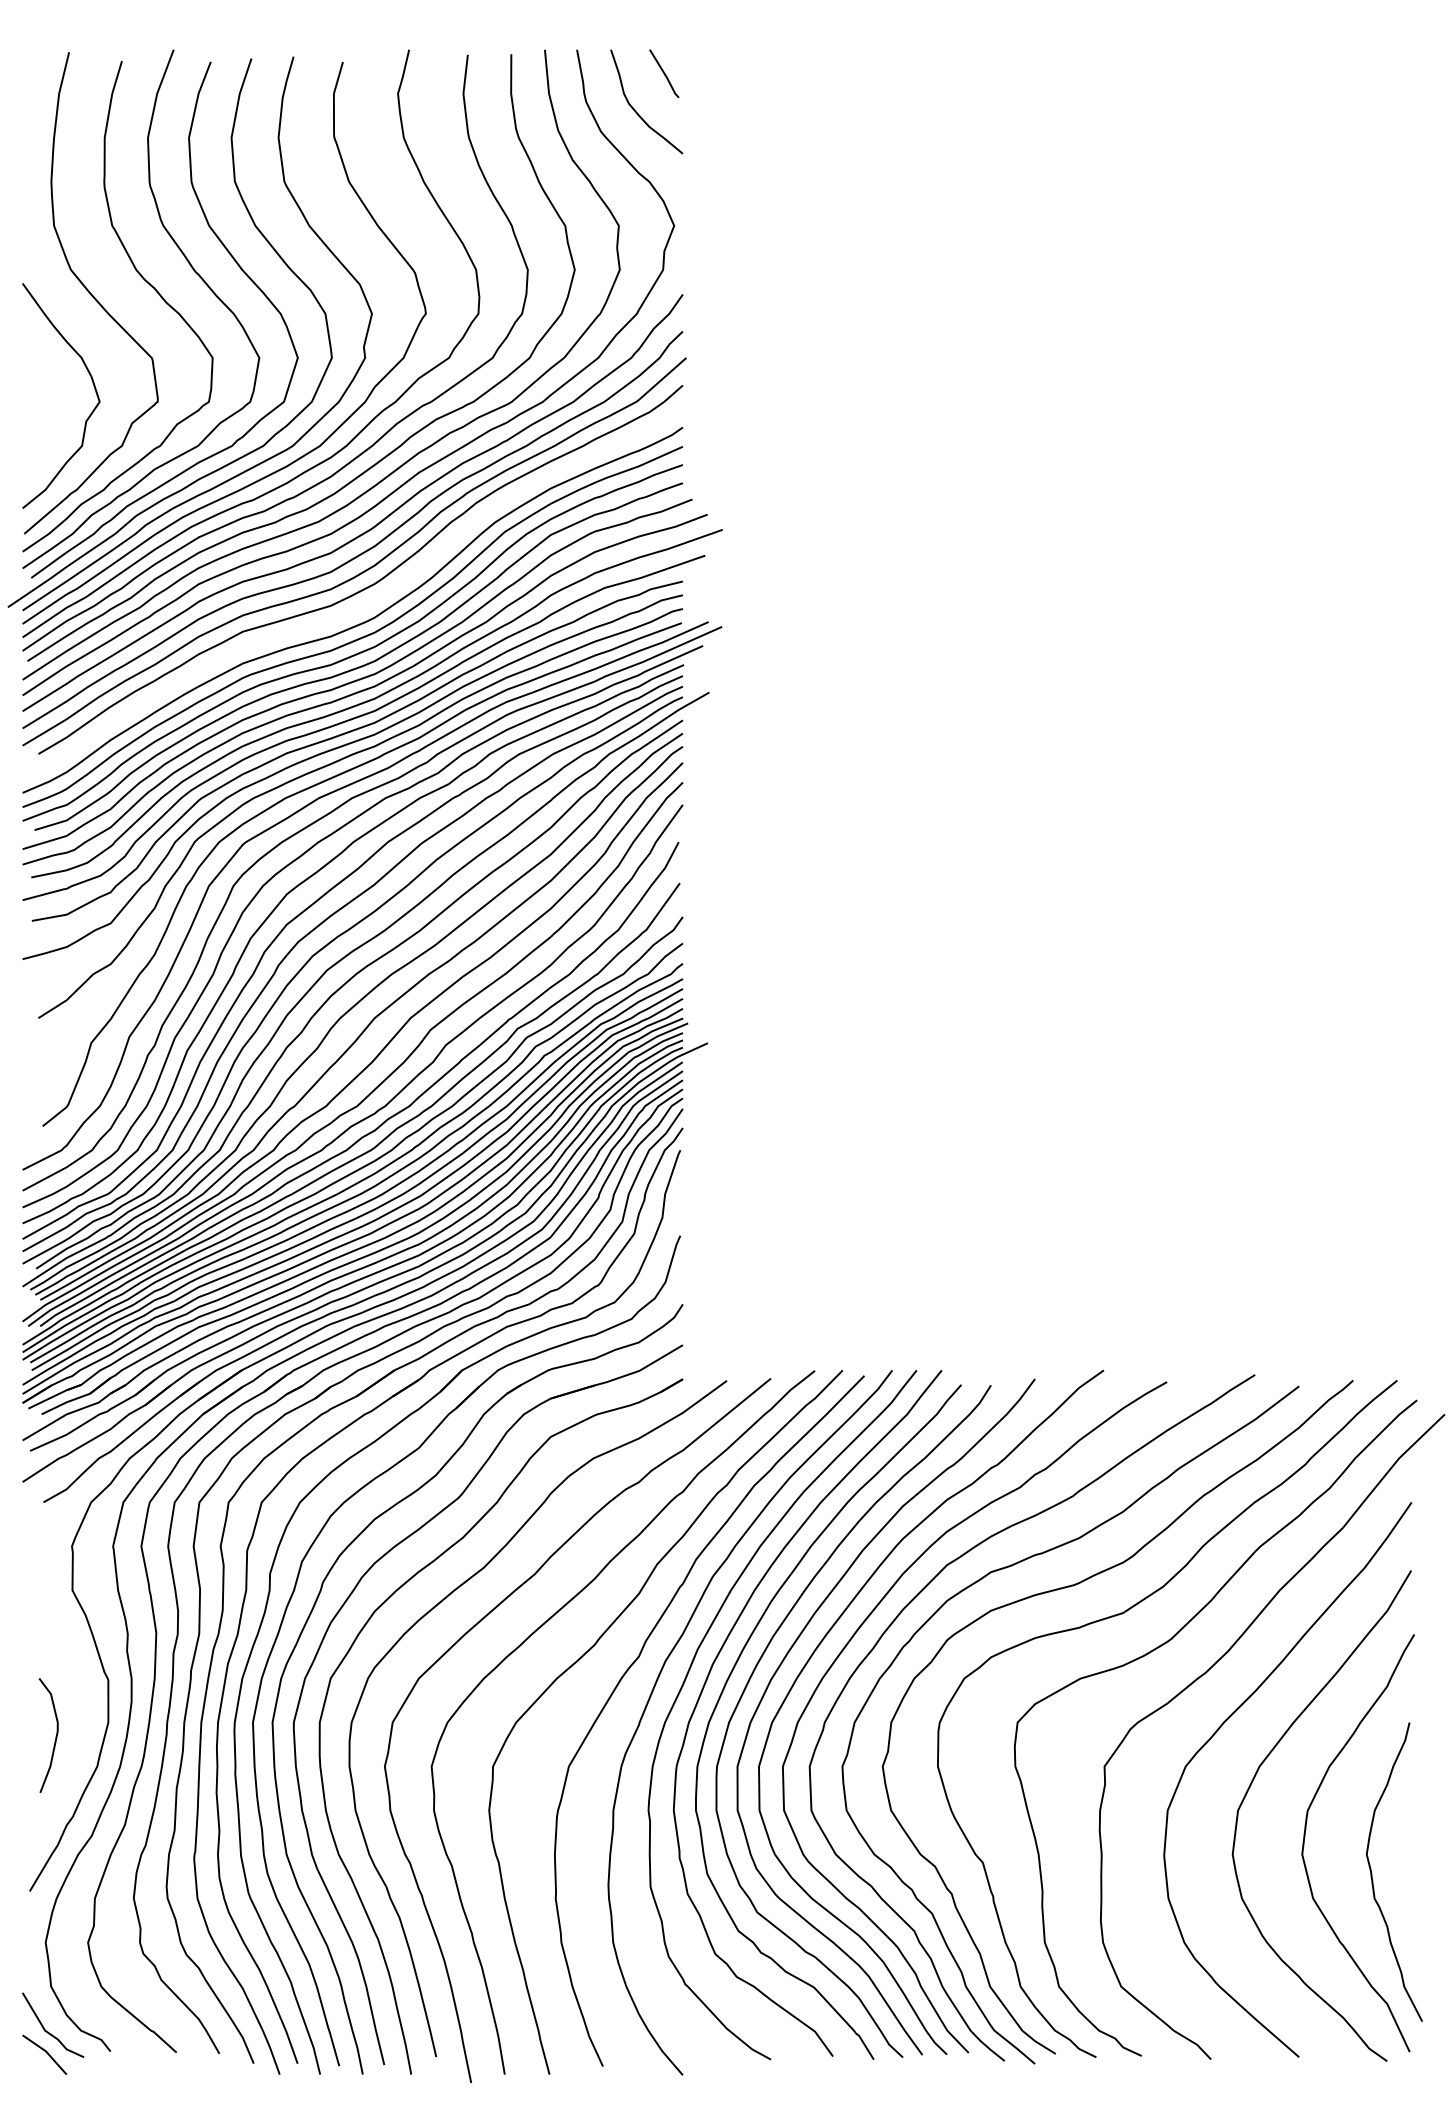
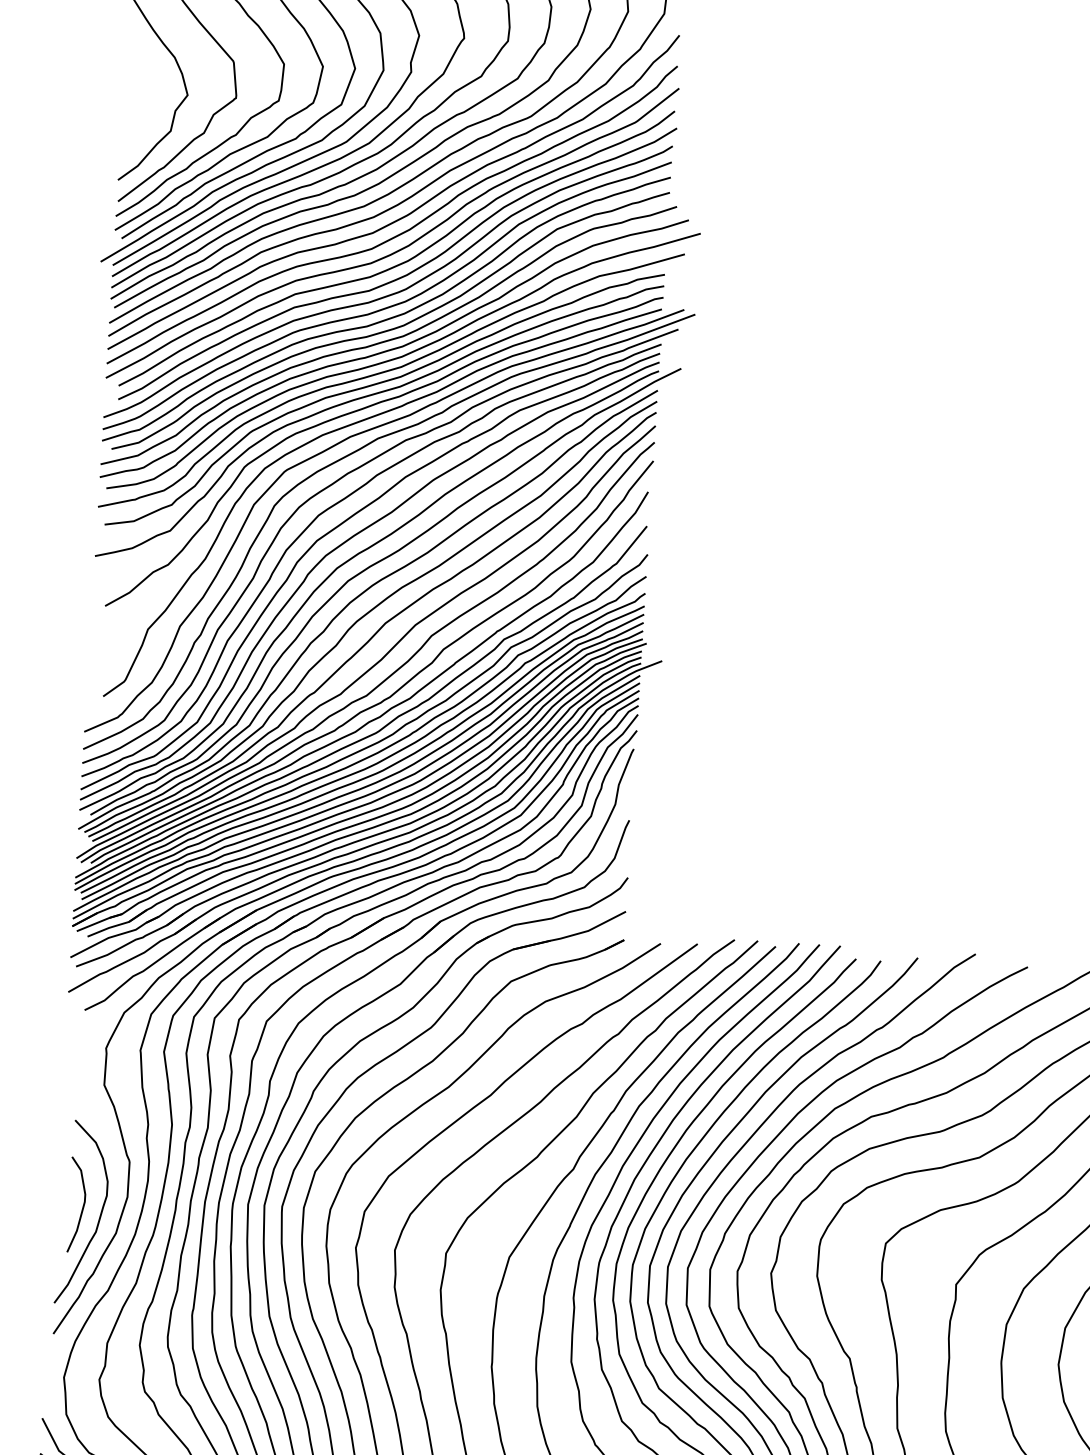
curve: (370, 601) -> (403, 275), added
curve: (75, 1750) -> (98, 1218), added

